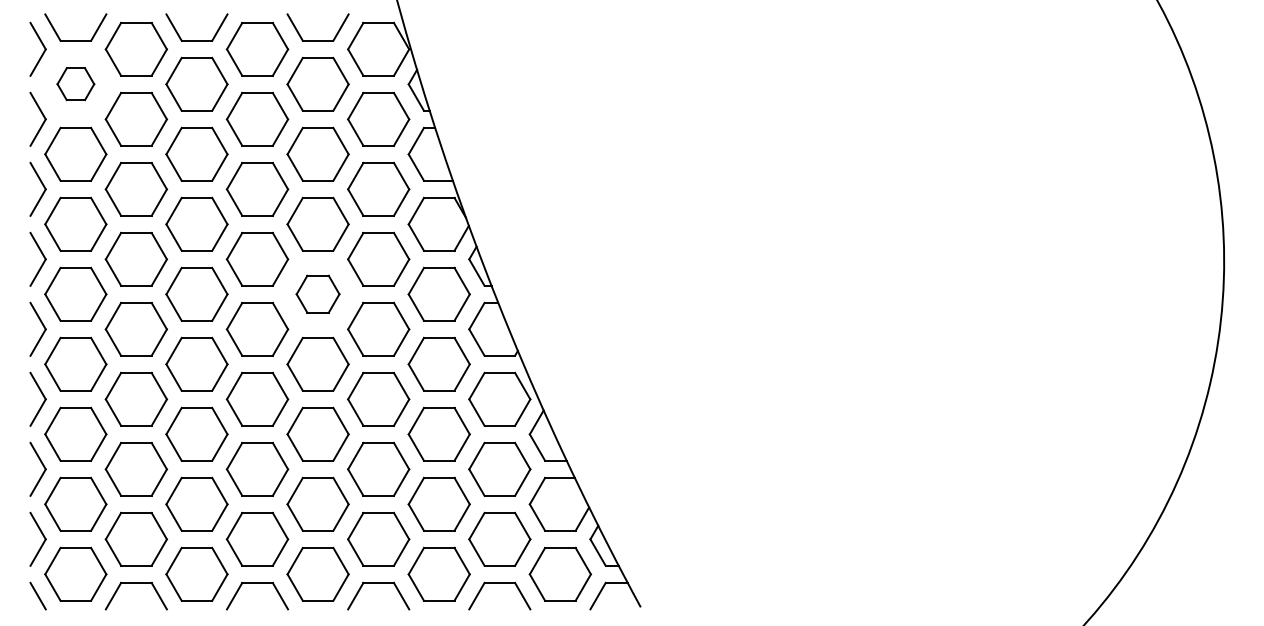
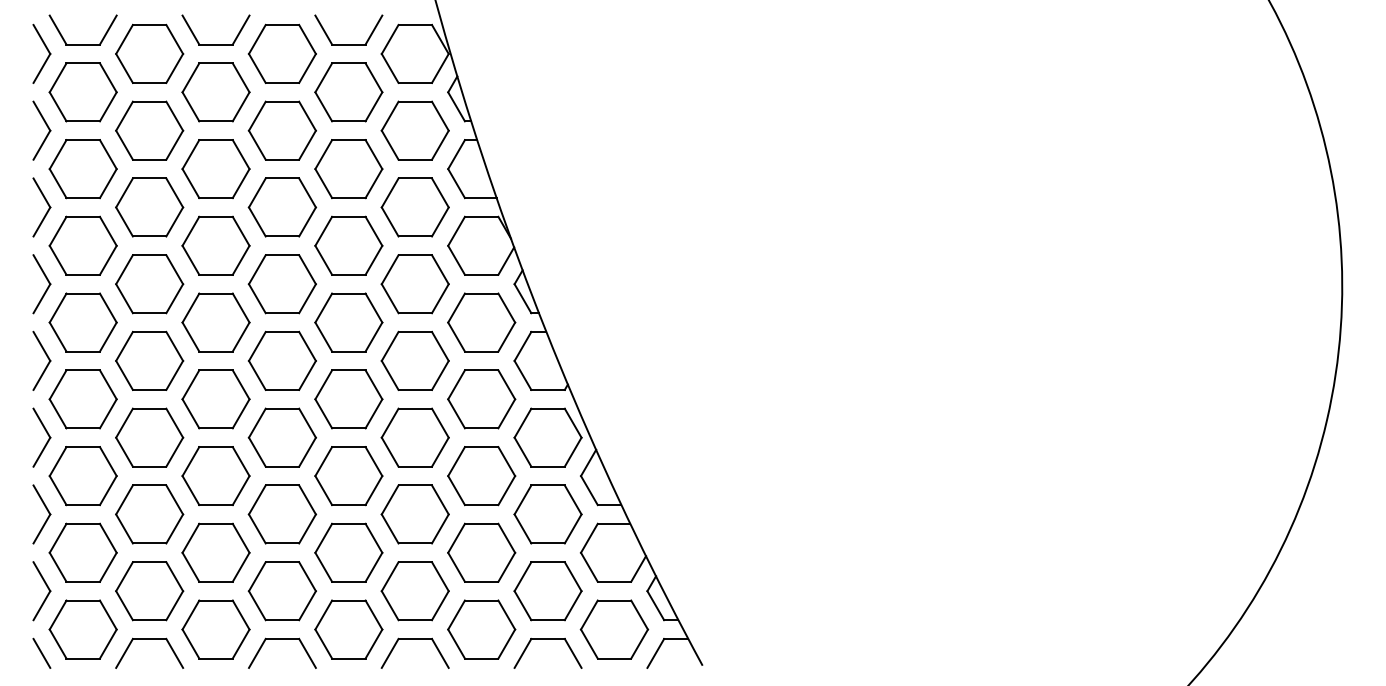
part: (75, 83) -> (82, 91), size x1.67
part: (317, 293) -> (348, 321), size x1.43

